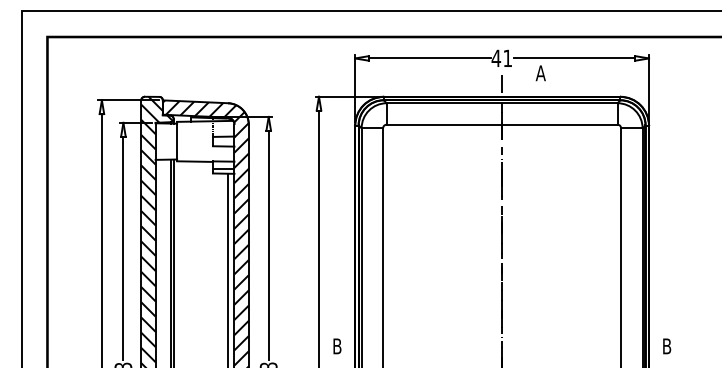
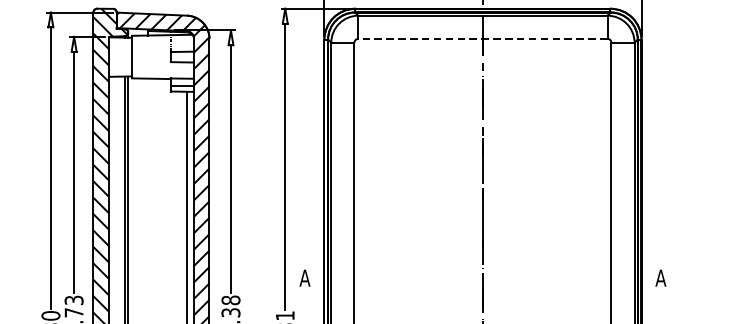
line: (501, 124) -> (482, 38), solid -> dashed
text: (337, 346) -> (305, 278), B -> A
text: (666, 346) -> (660, 278), B -> A

